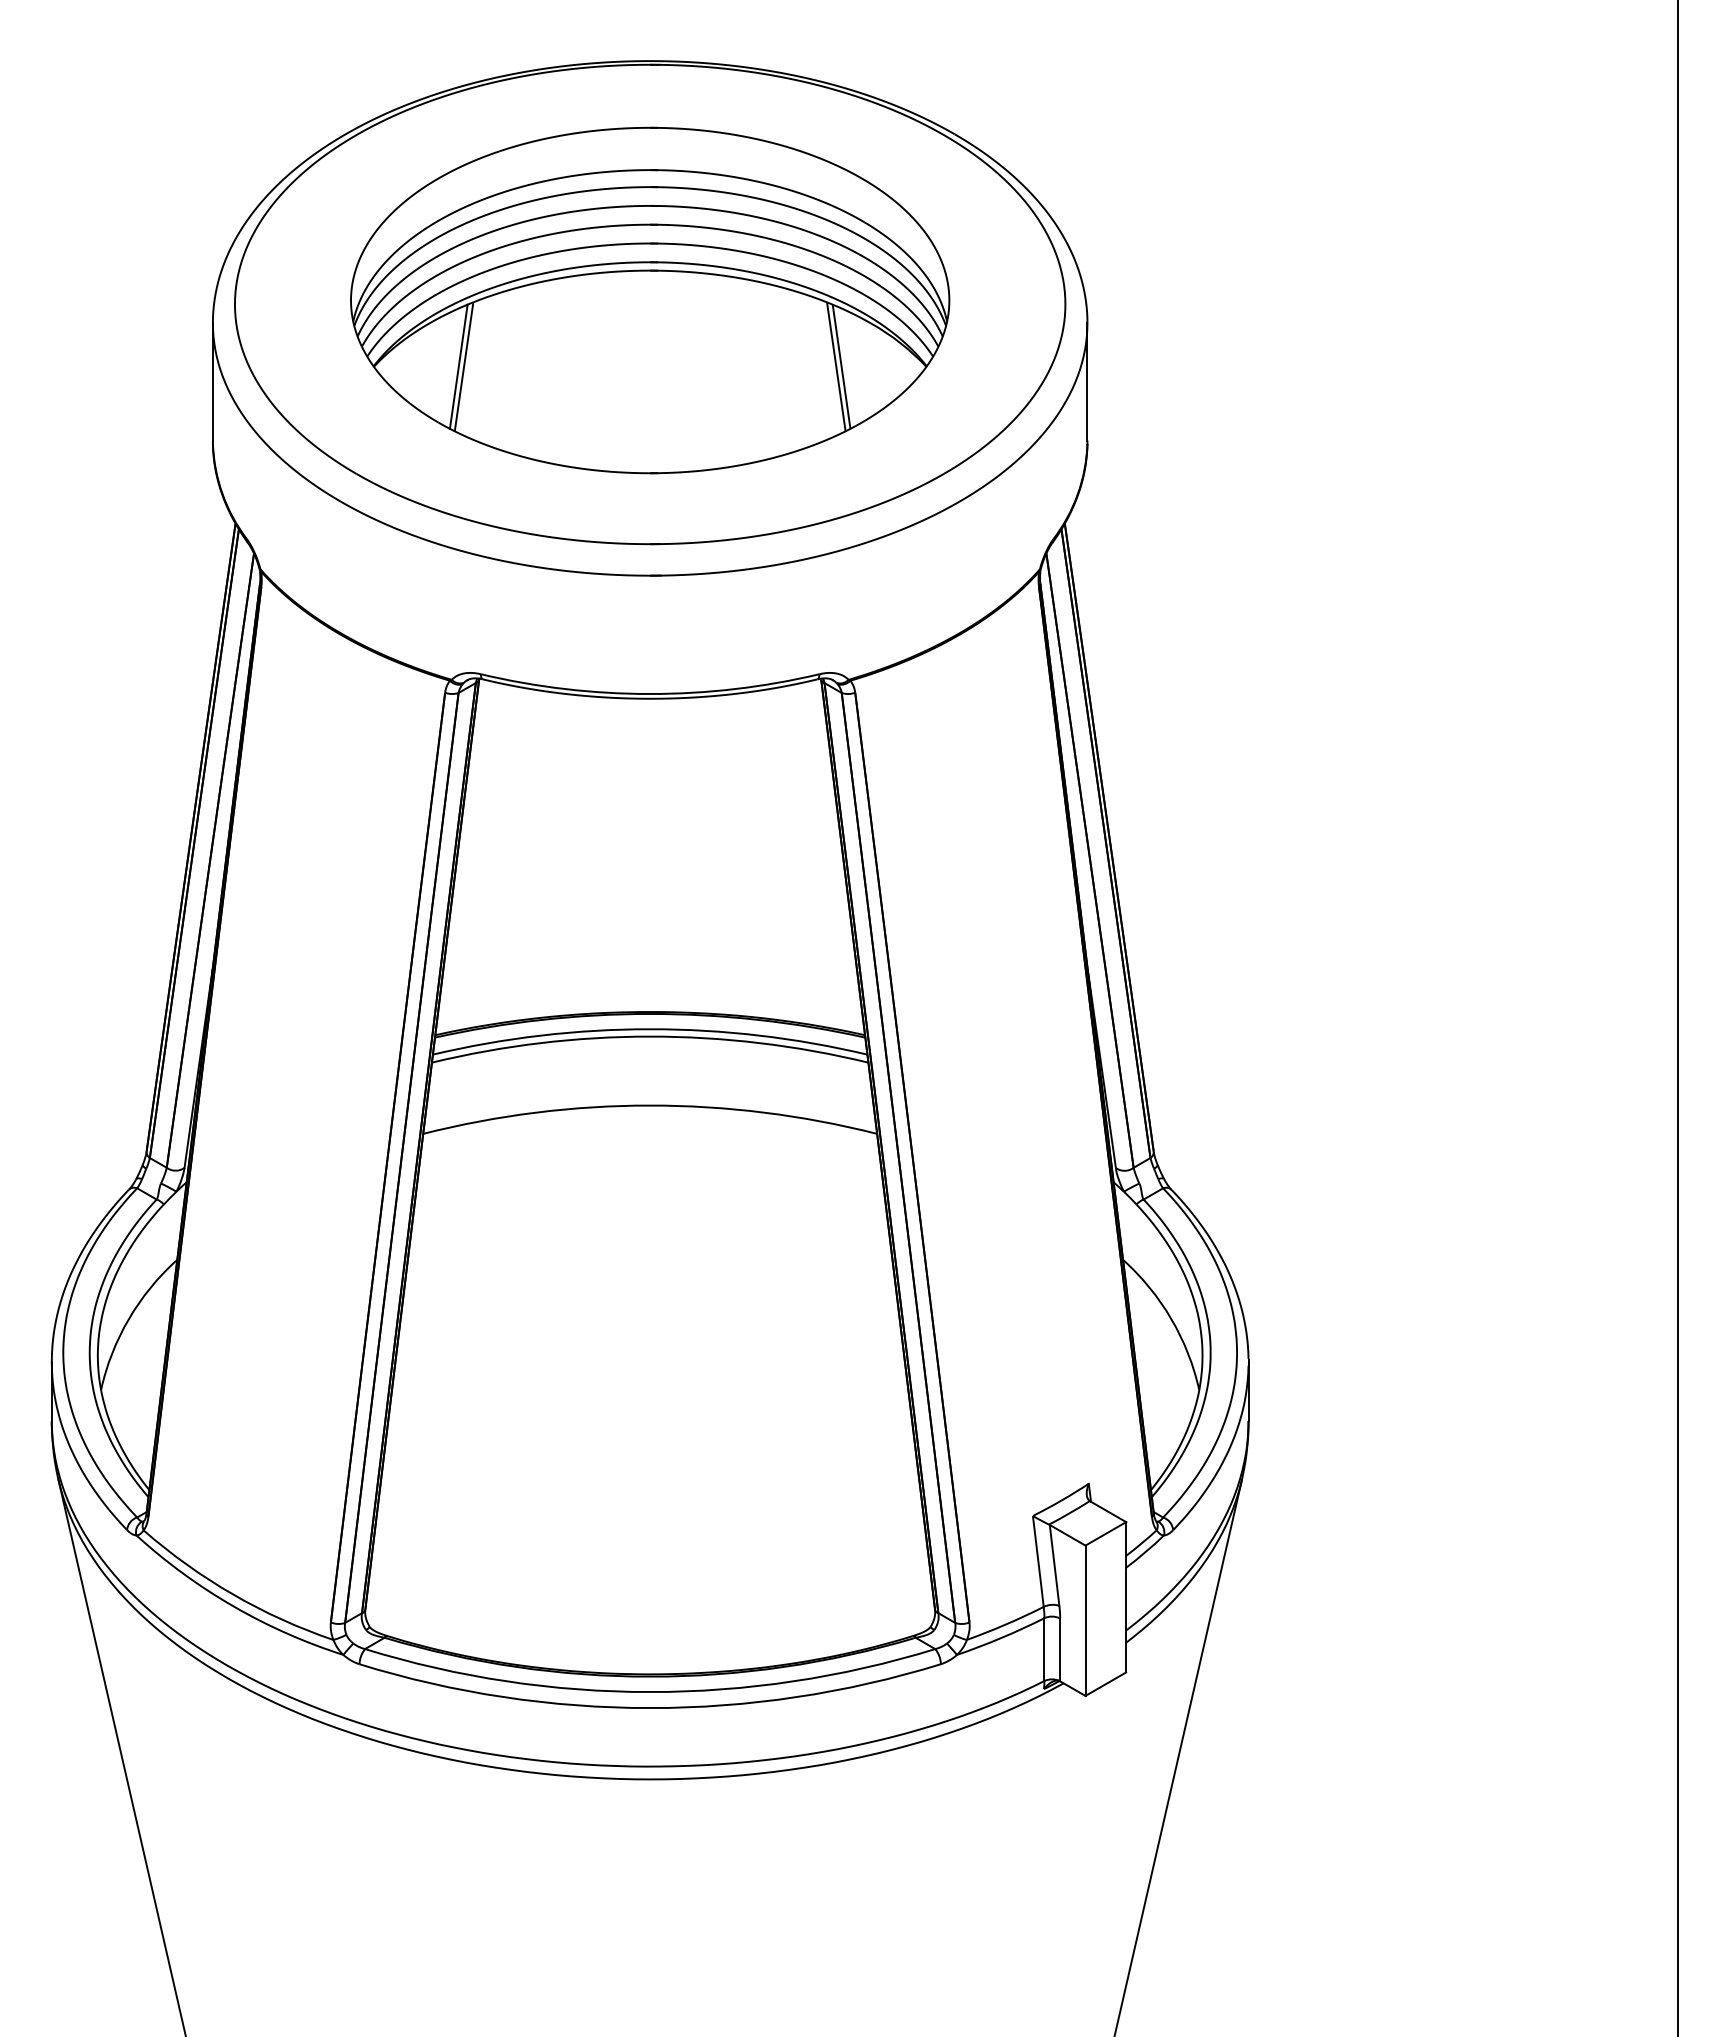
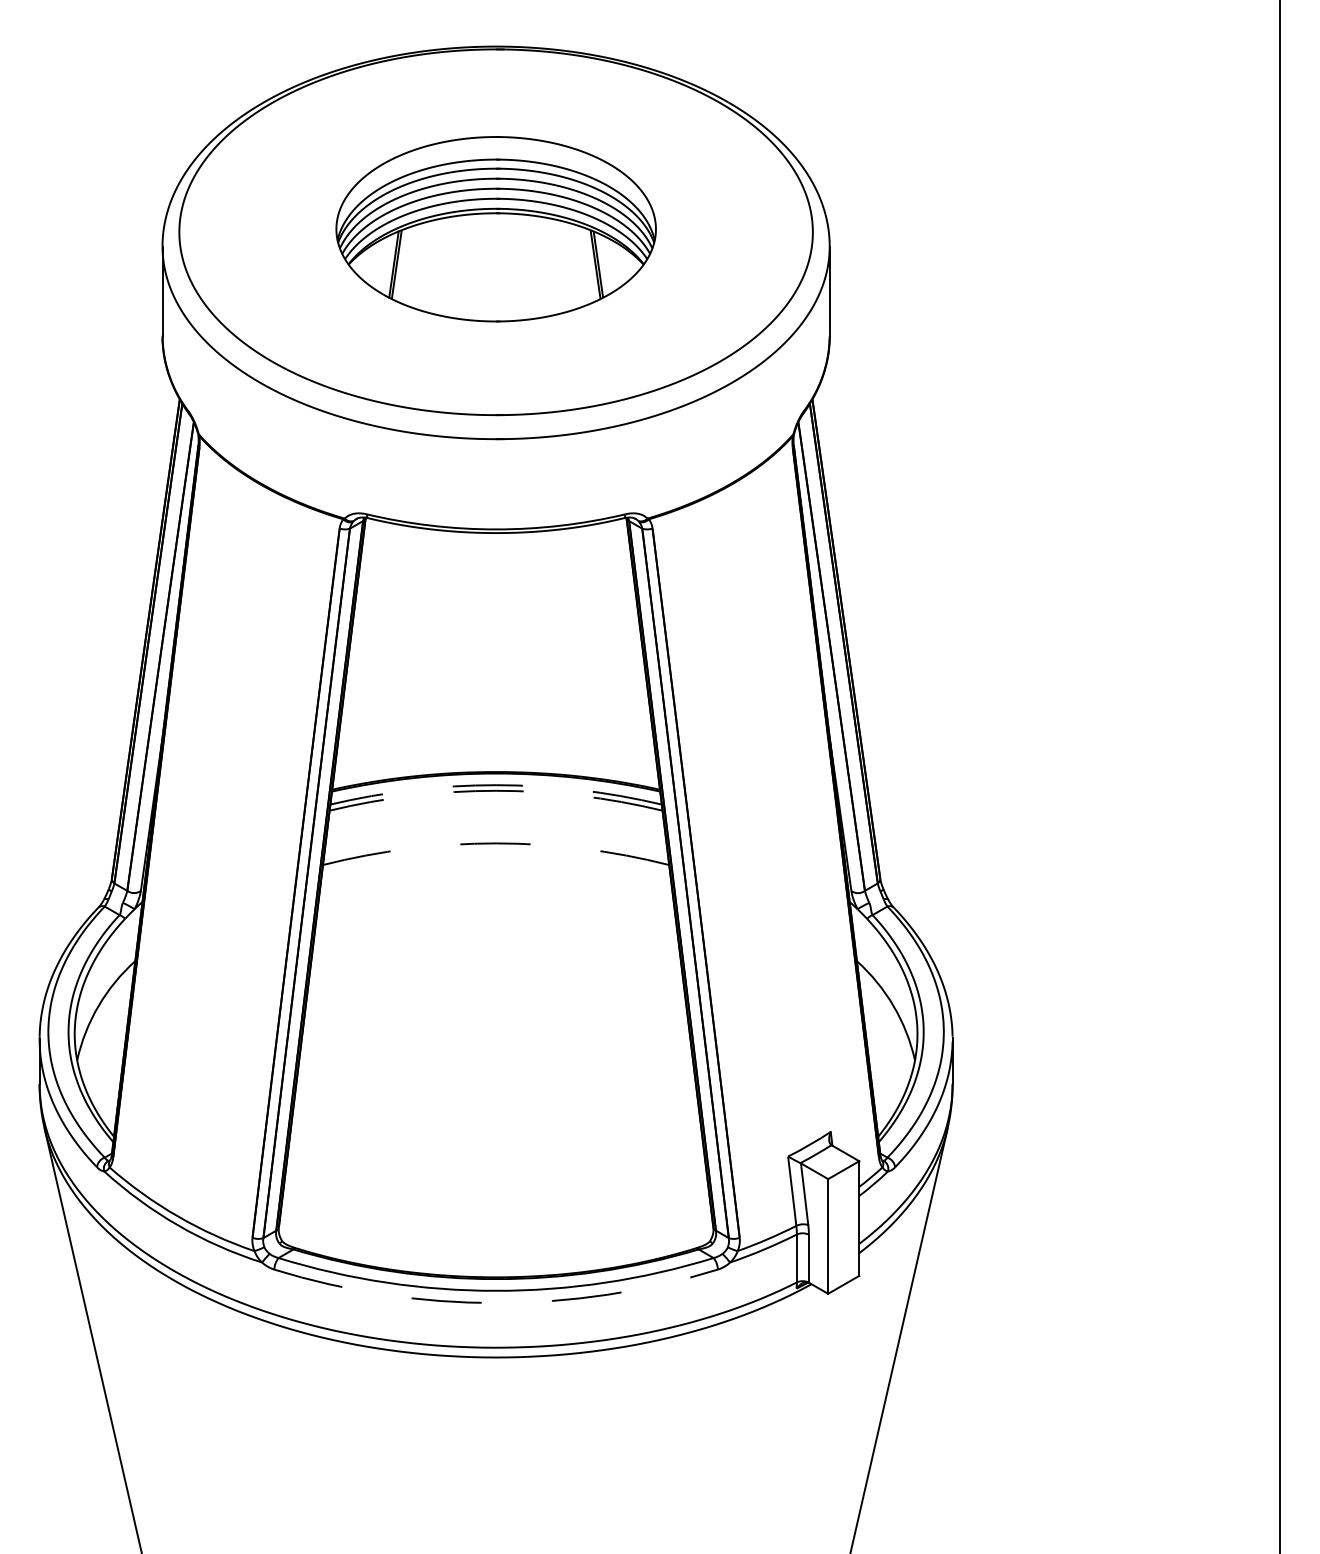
part: (650, 300) -> (496, 229), size x0.7
arc: (650, 1029) -> (496, 785), solid -> dashed
arc: (650, 1036) -> (496, 790), solid -> dashed
arc: (650, 1105) -> (496, 843), solid -> dashed
arc: (650, 1708) -> (496, 1303), solid -> dashed

